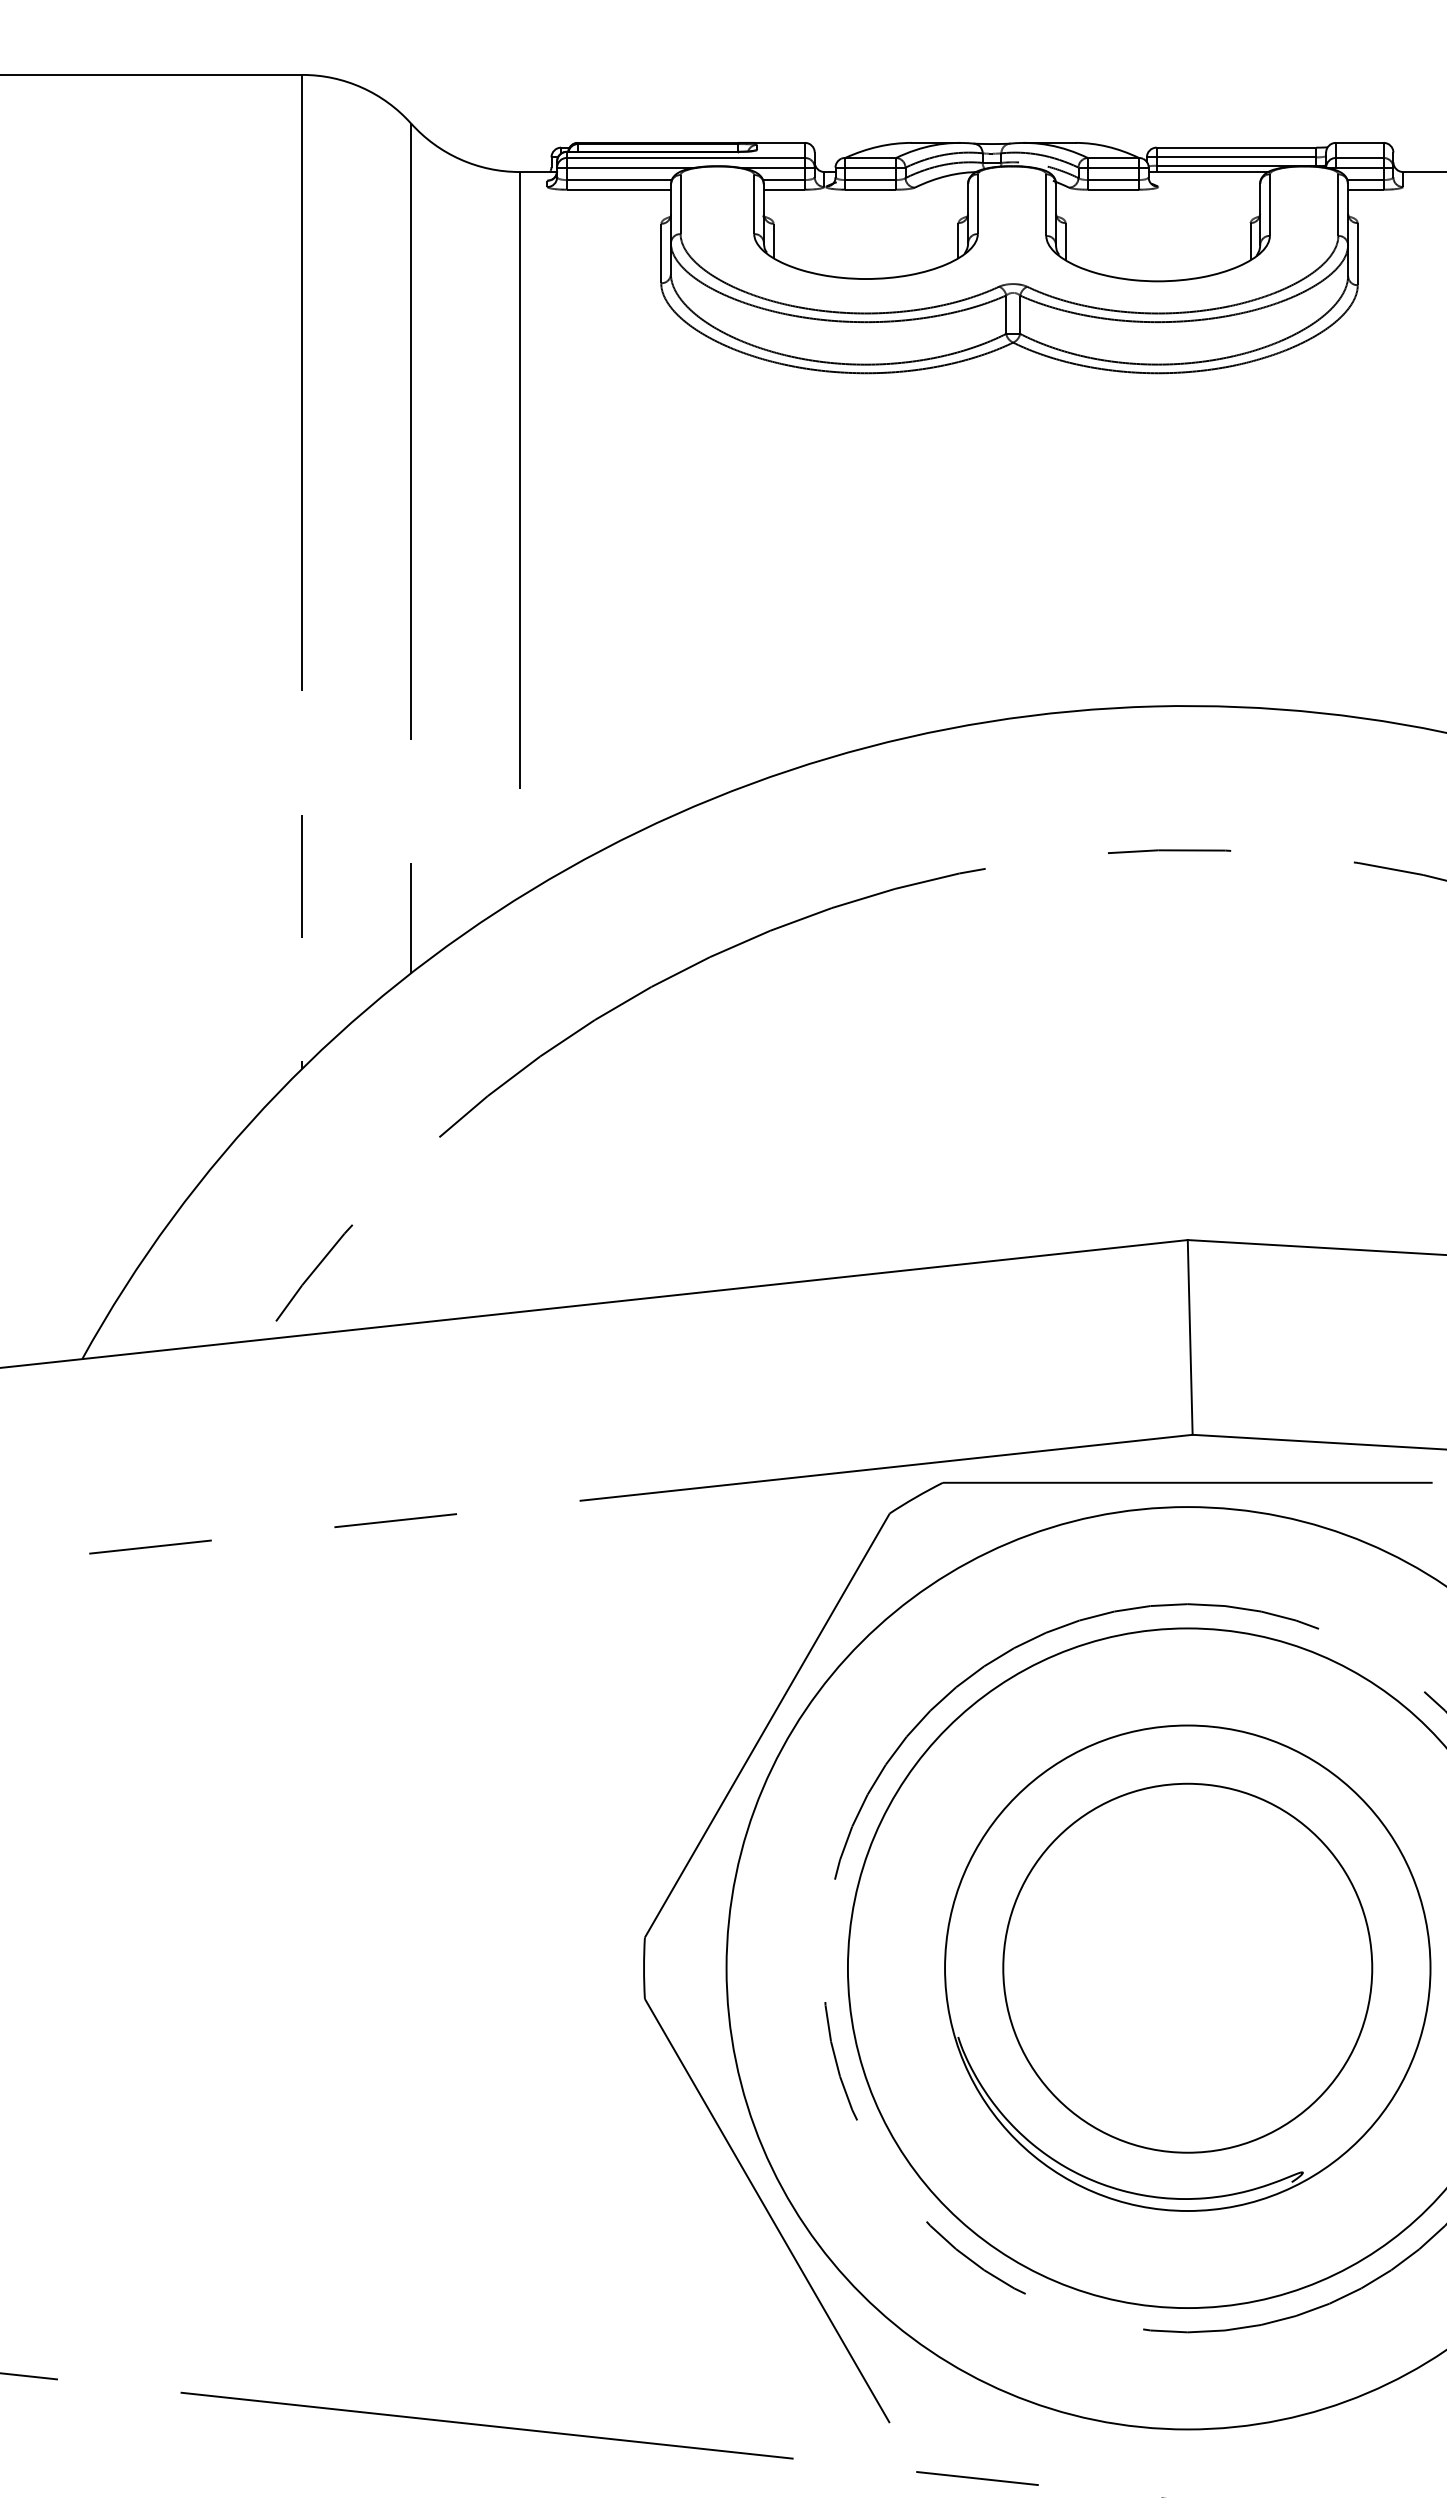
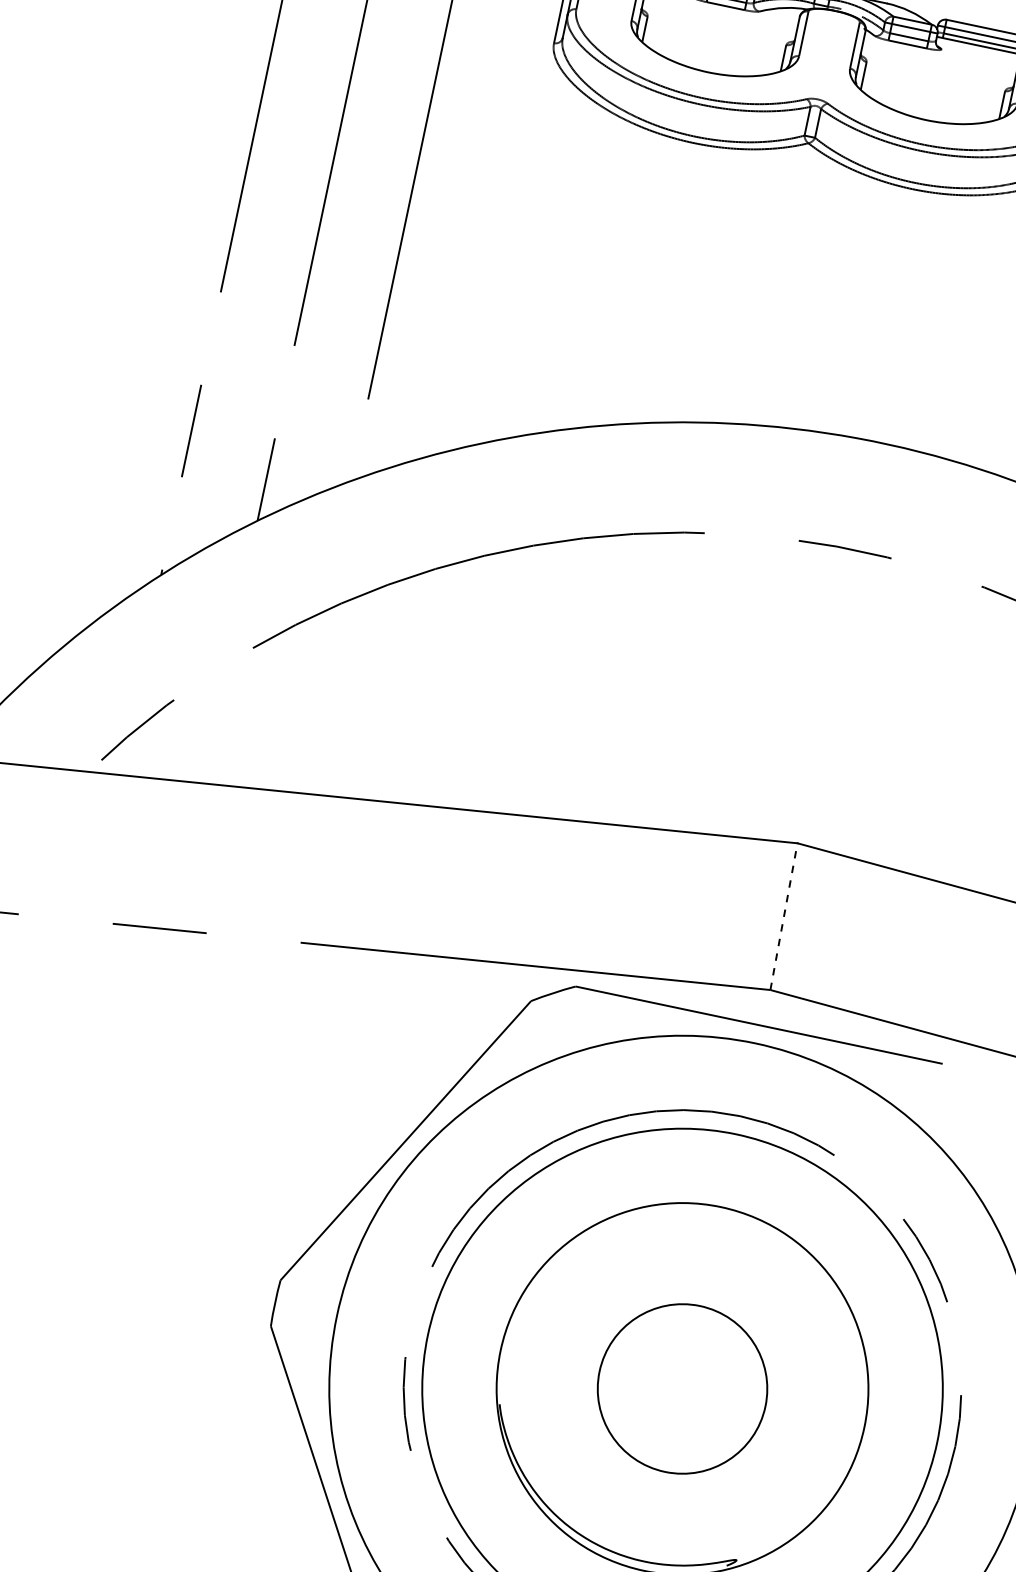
line: (1190, 1336) -> (784, 916), solid -> dashed
circle: (1187, 1967) -> (682, 1388), size x0.6

